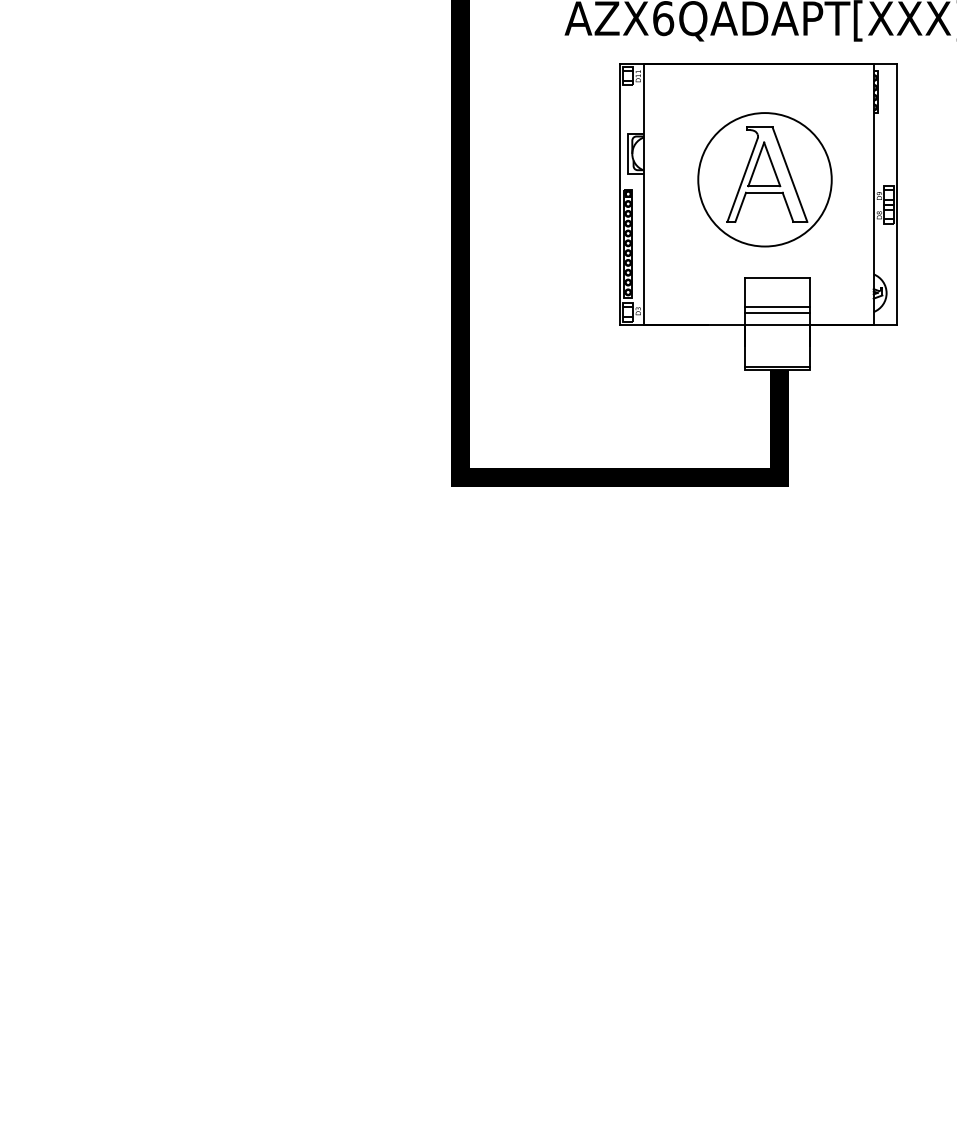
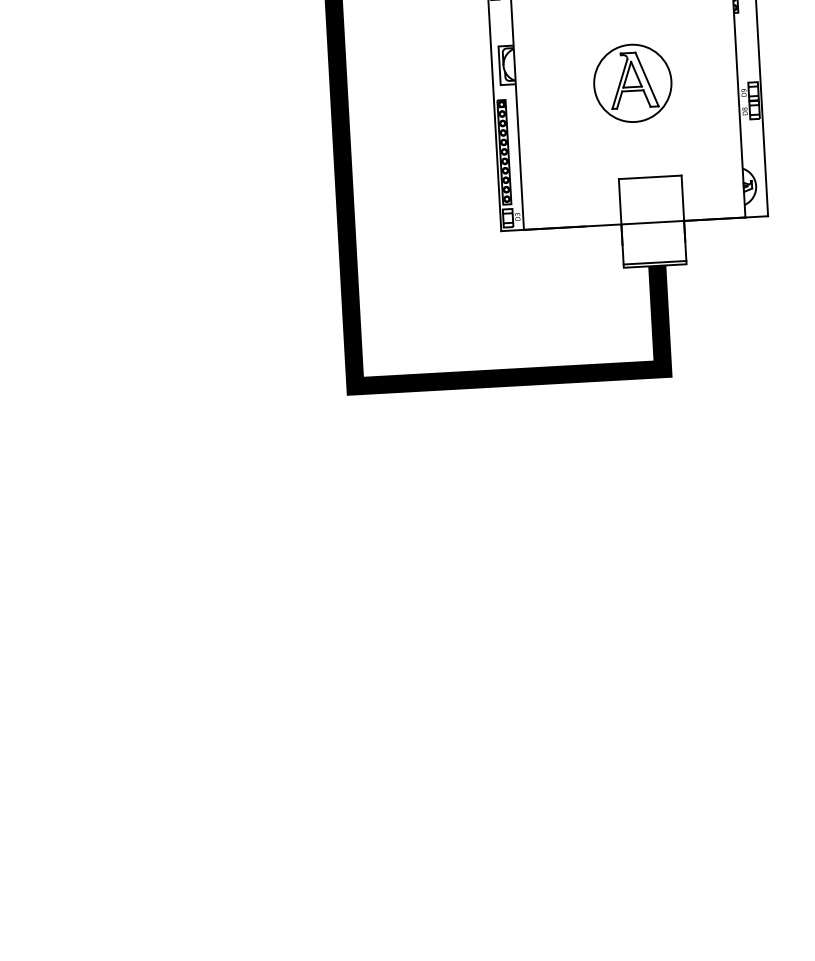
part: (764, 179) -> (632, 83), size x0.6
line: (777, 307) -> (651, 205), removed
line: (777, 313) -> (652, 211), removed

